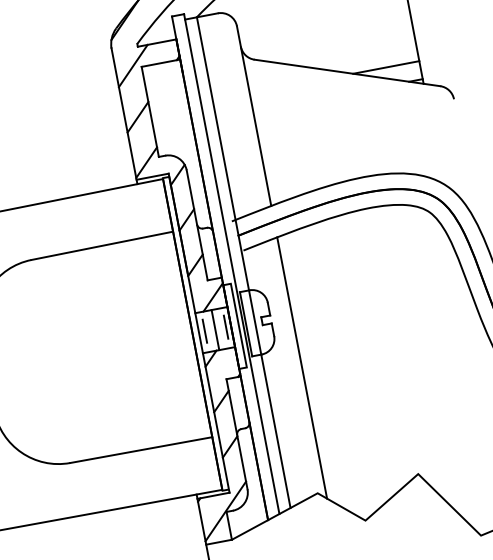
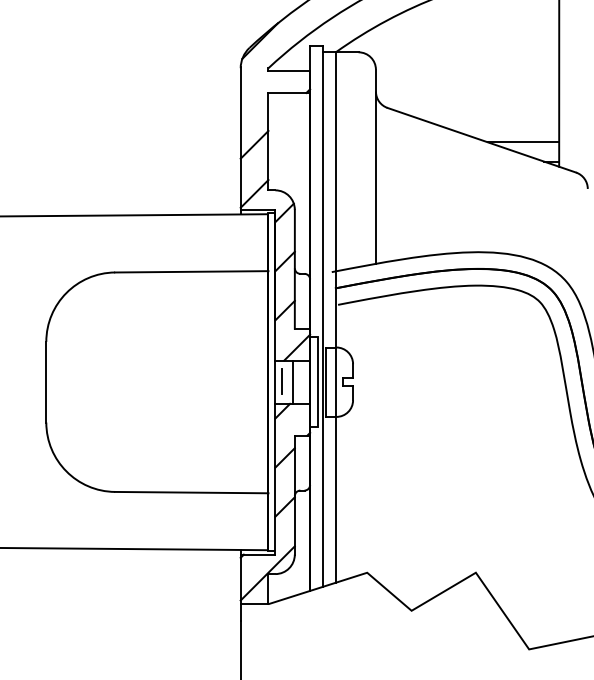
line: (132, 66) -> (259, 90), removed
line: (225, 326) -> (304, 380), removed
line: (301, 367) -> (375, 438), removed

